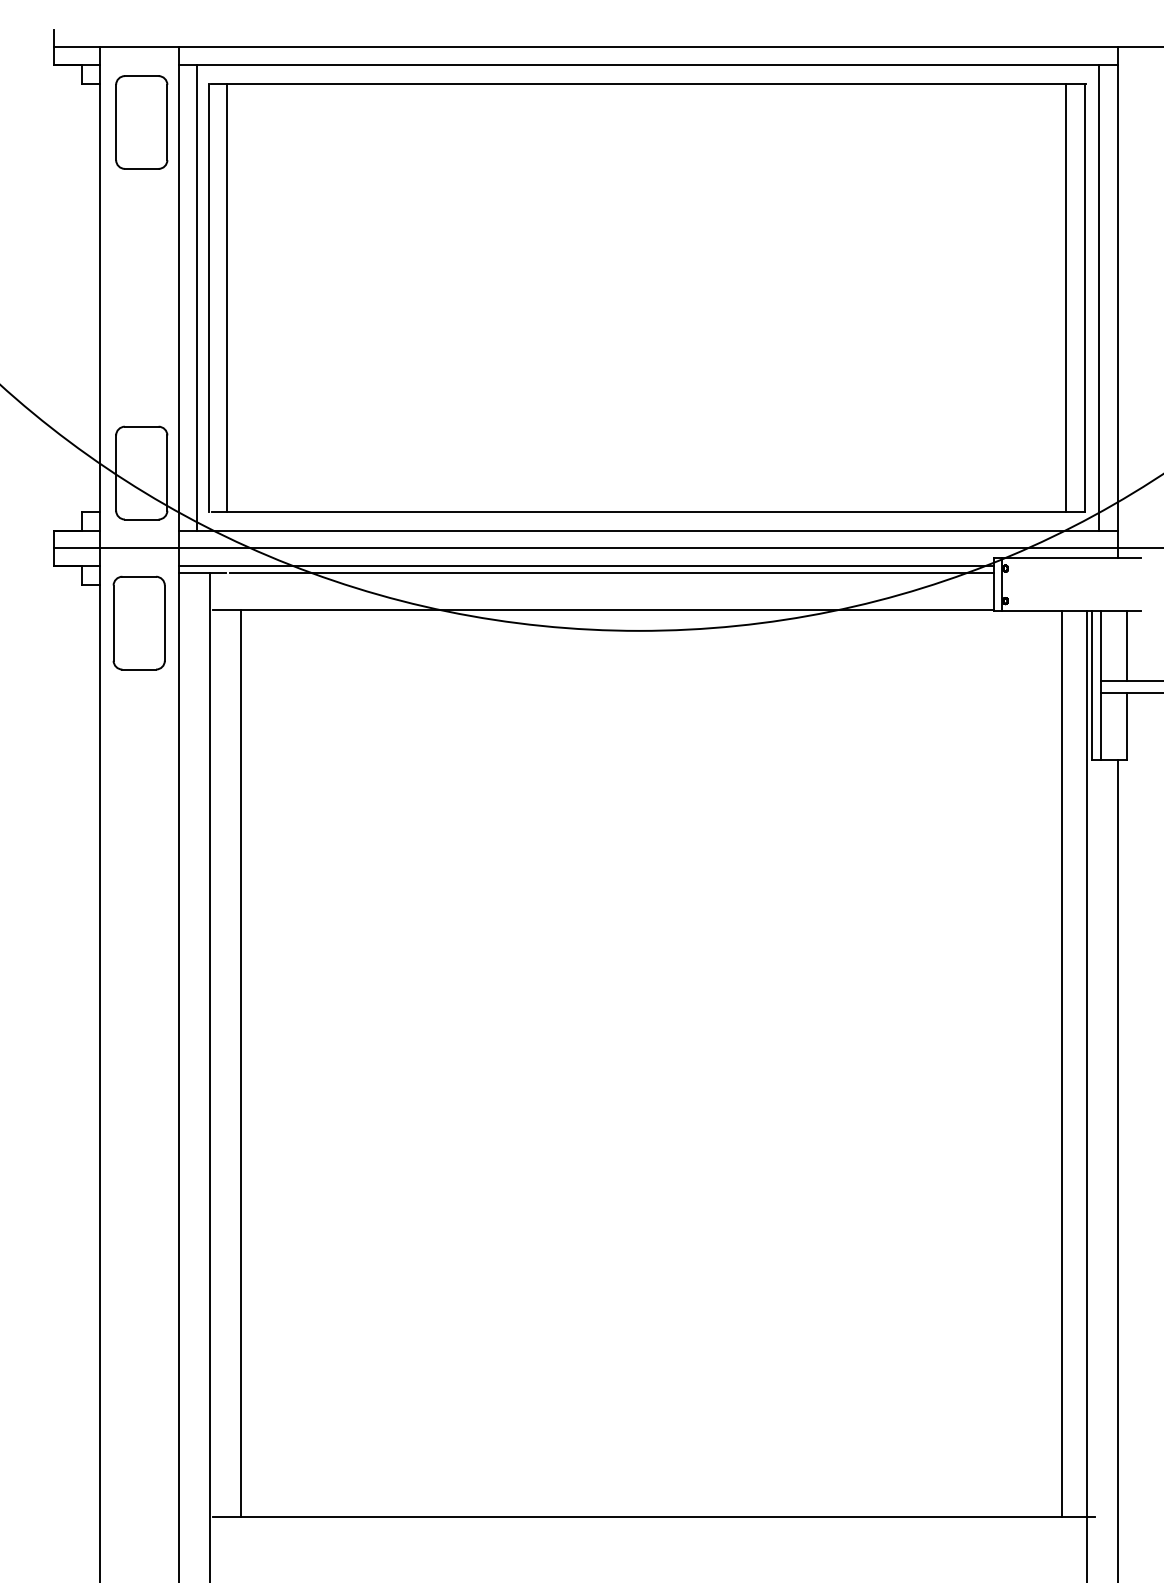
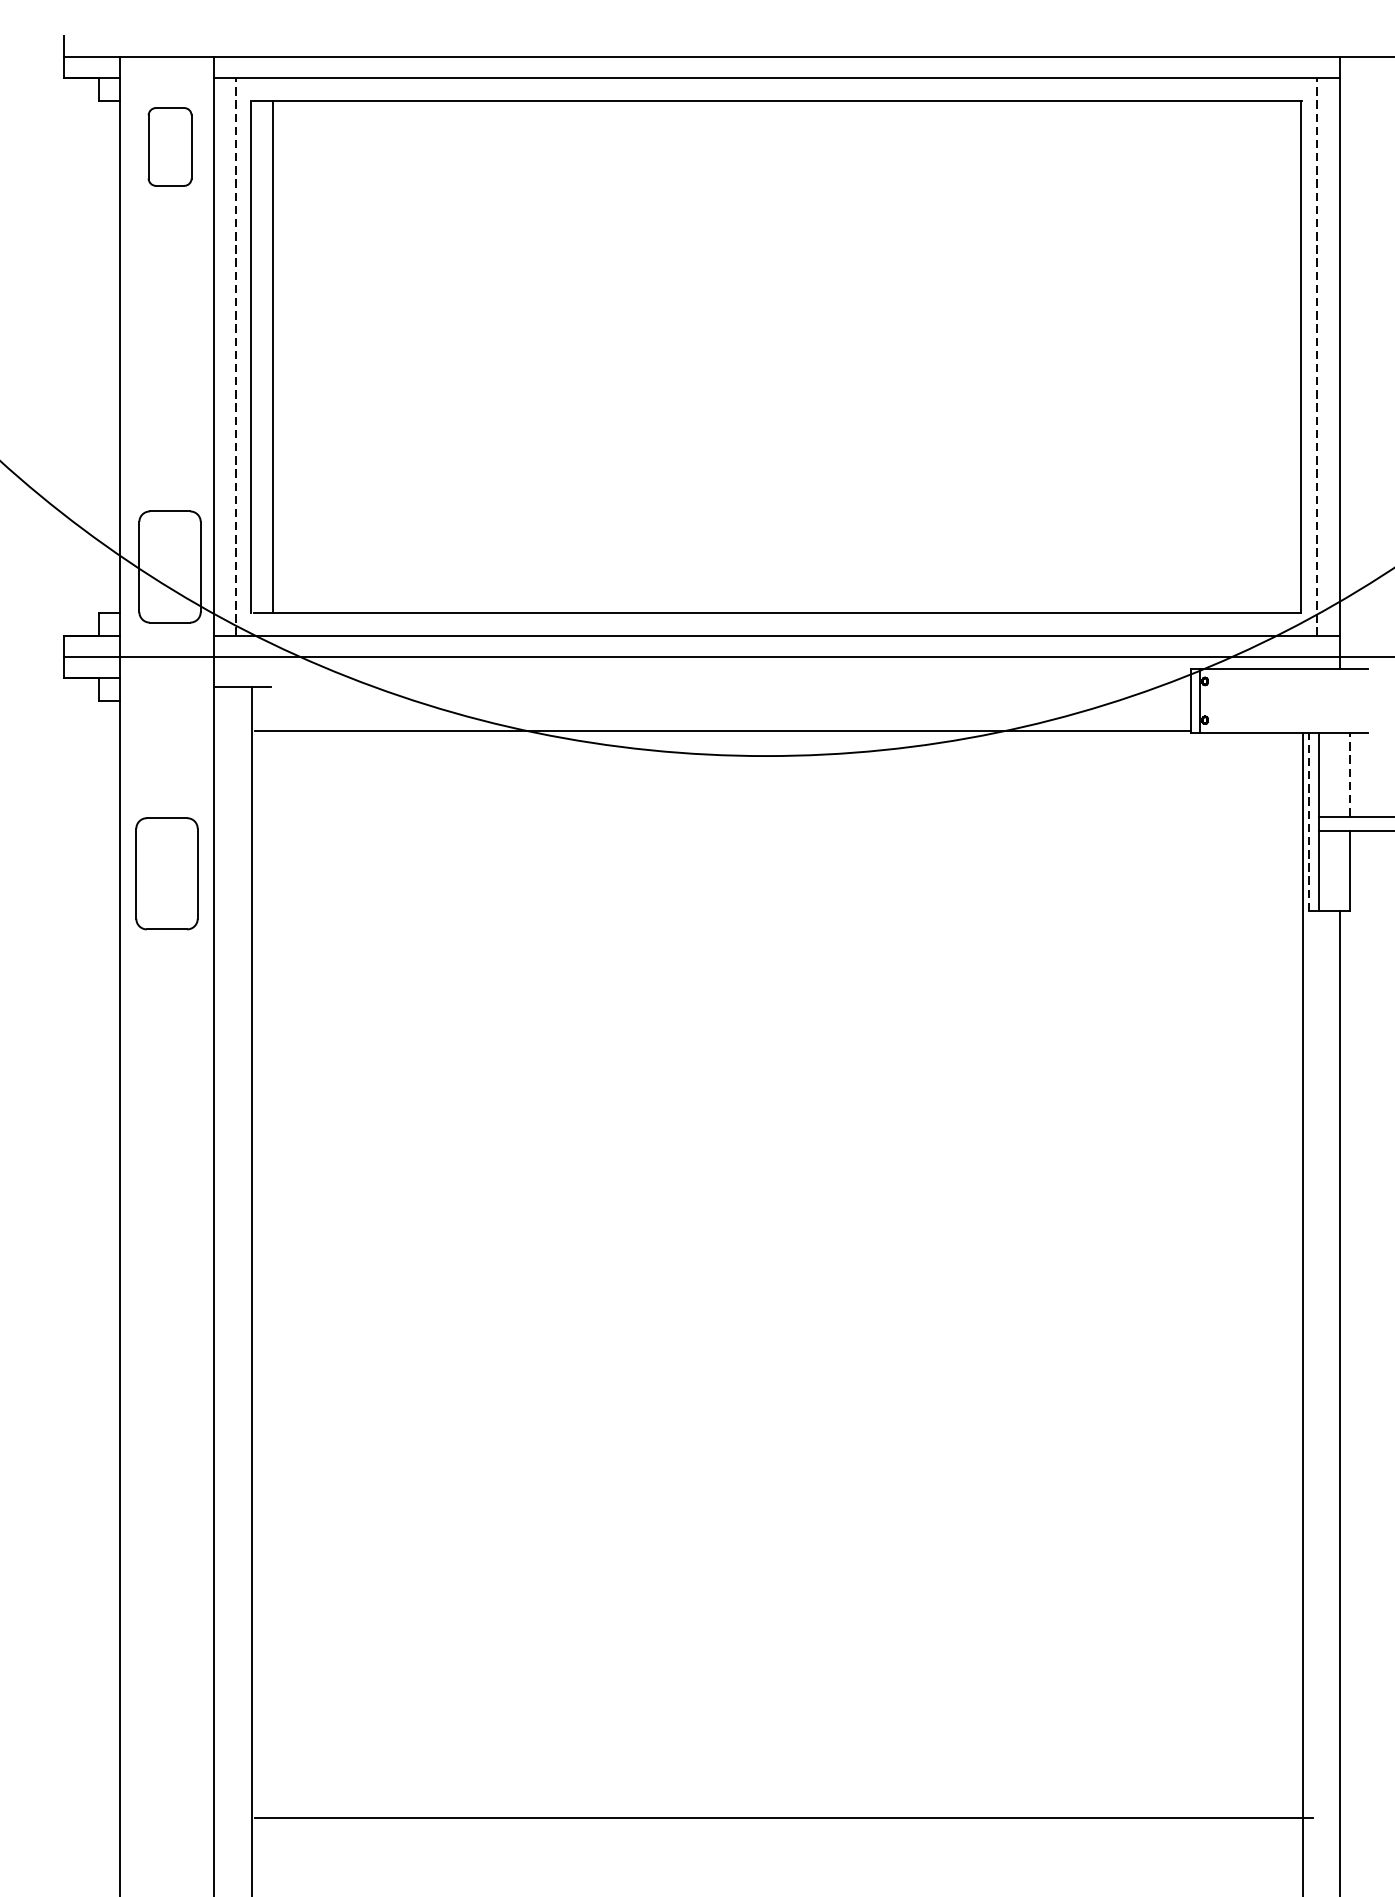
part: (141, 122) -> (169, 146), size x0.7
line: (196, 297) -> (235, 356), solid -> dashed
line: (1066, 297) -> (1277, 356), removed
line: (1098, 297) -> (1316, 356), solid -> dashed
line: (586, 565) -> (702, 677), removed
line: (612, 573) -> (734, 687), removed
part: (138, 622) -> (166, 873), moved
line: (1126, 645) -> (1349, 773), solid -> dashed
line: (1092, 685) -> (1309, 821), solid -> dashed
line: (240, 1063) -> (288, 1274), removed
line: (1061, 1064) -> (1271, 1275), removed

